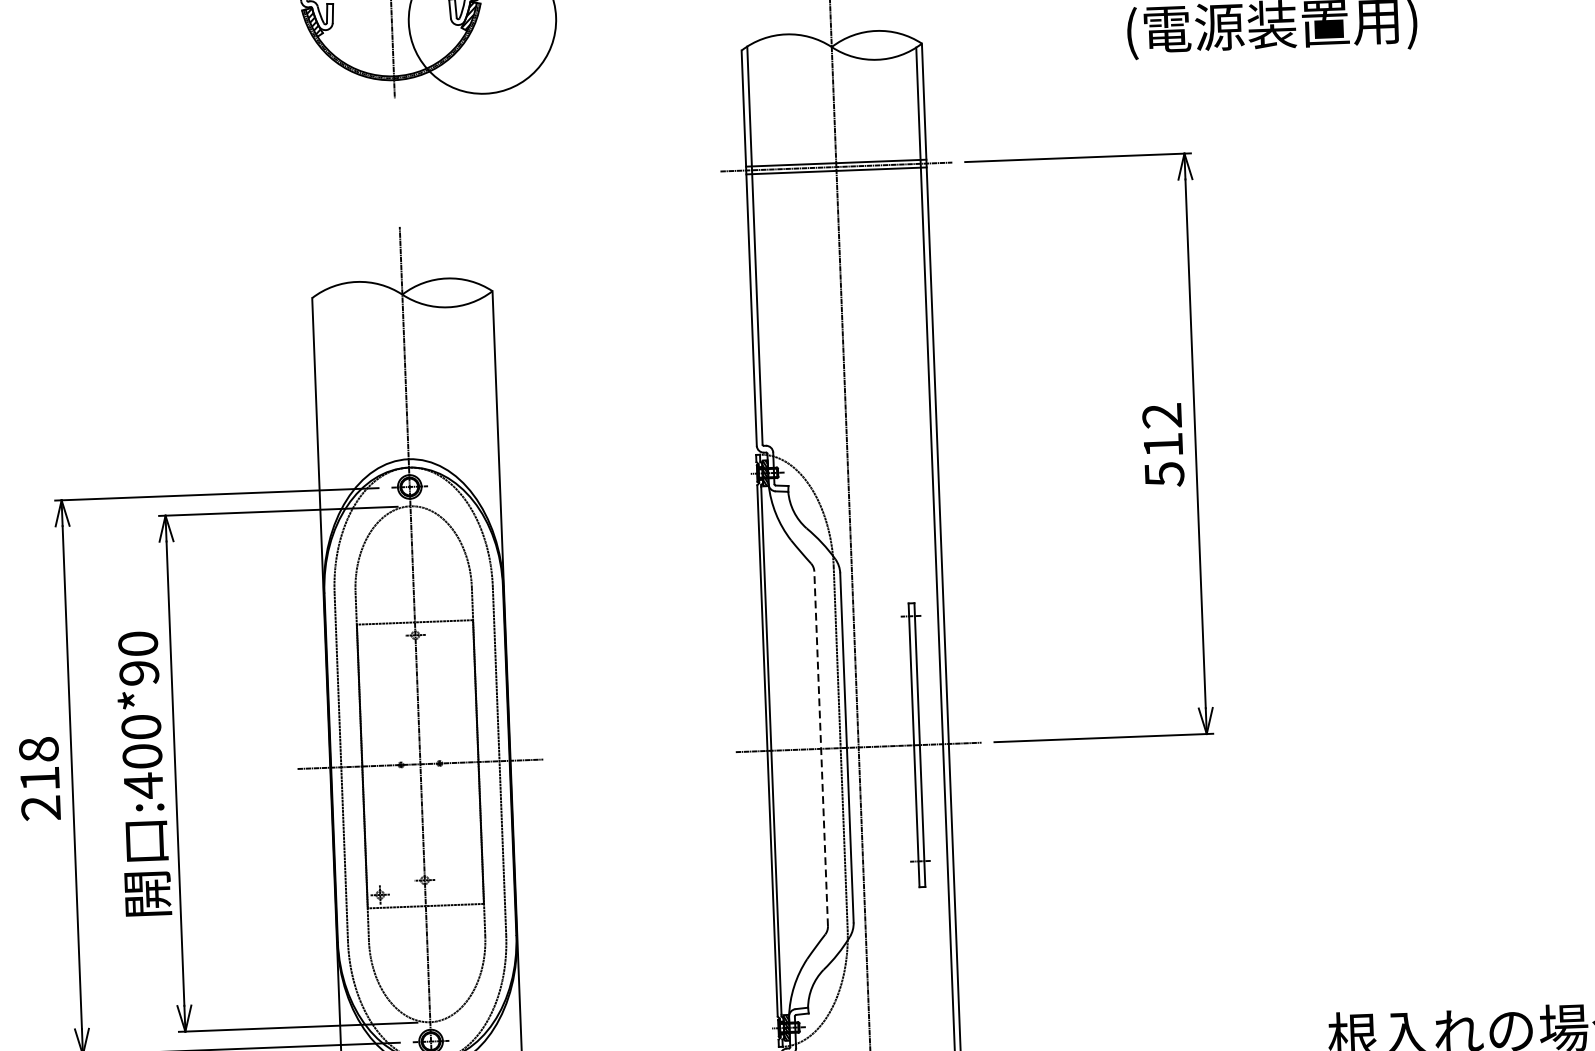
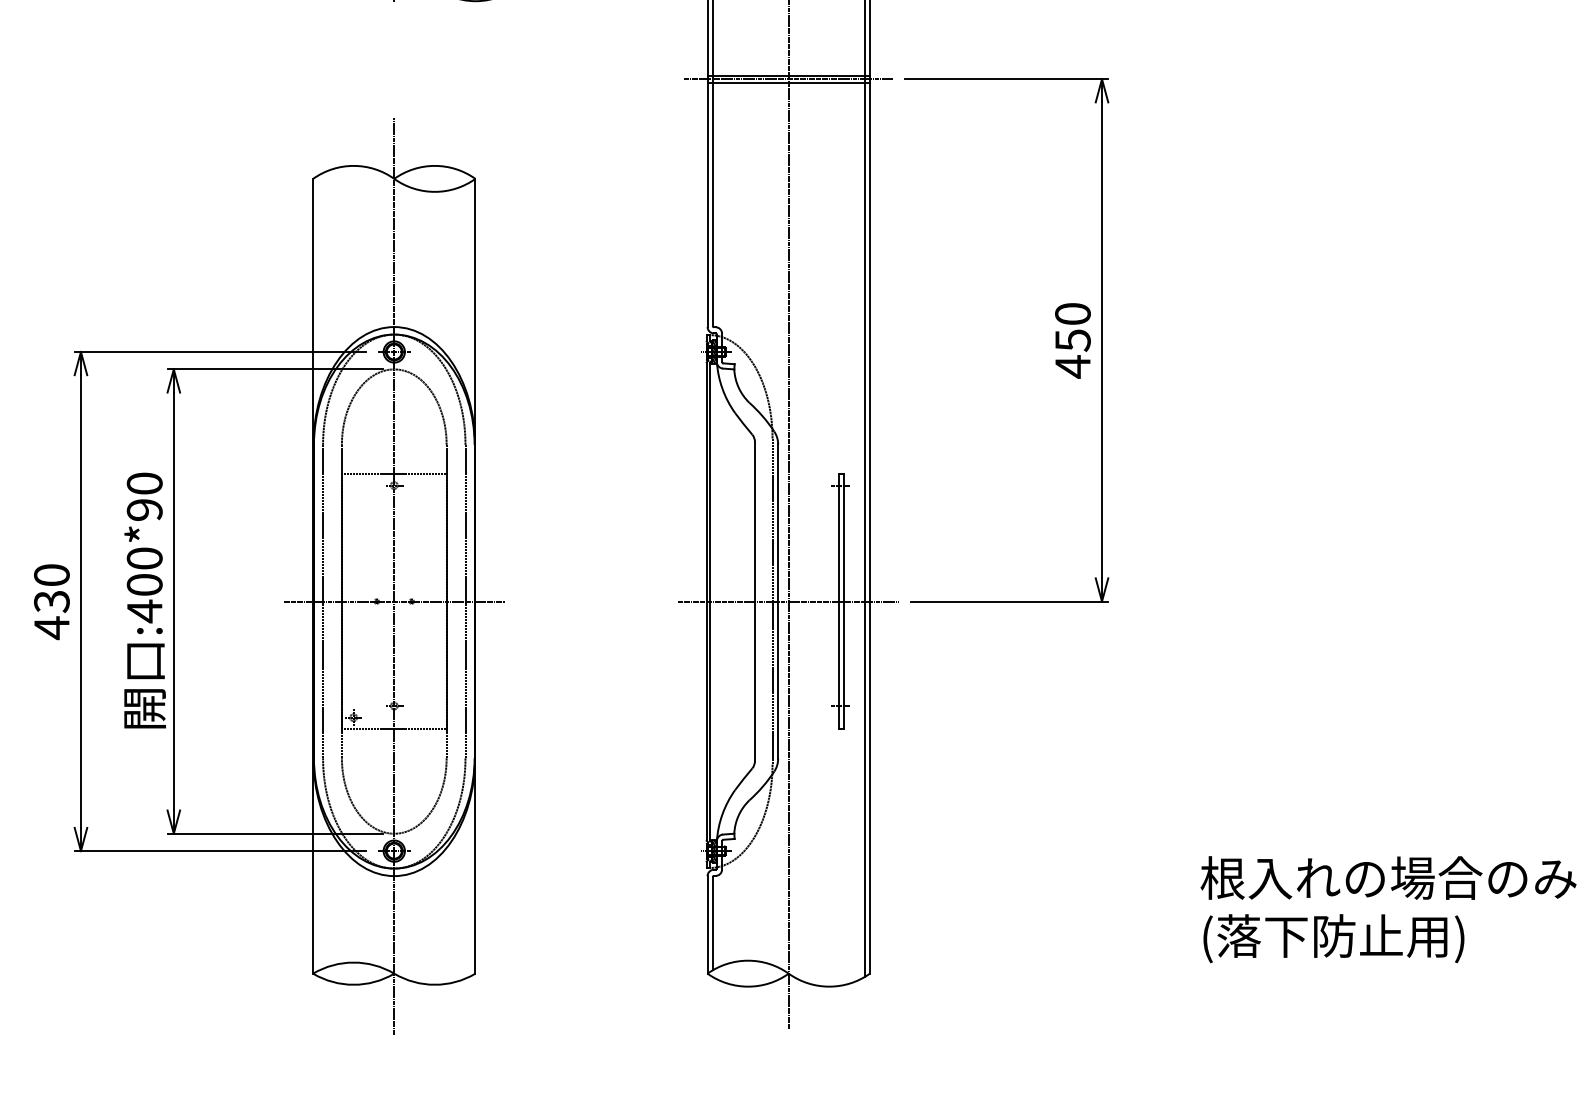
text: (1162, 445) -> (1072, 340), 512 -> 450
line: (820, 748) -> (754, 601), dashed -> solid
text: (39, 779) -> (51, 602), 218 -> 430

